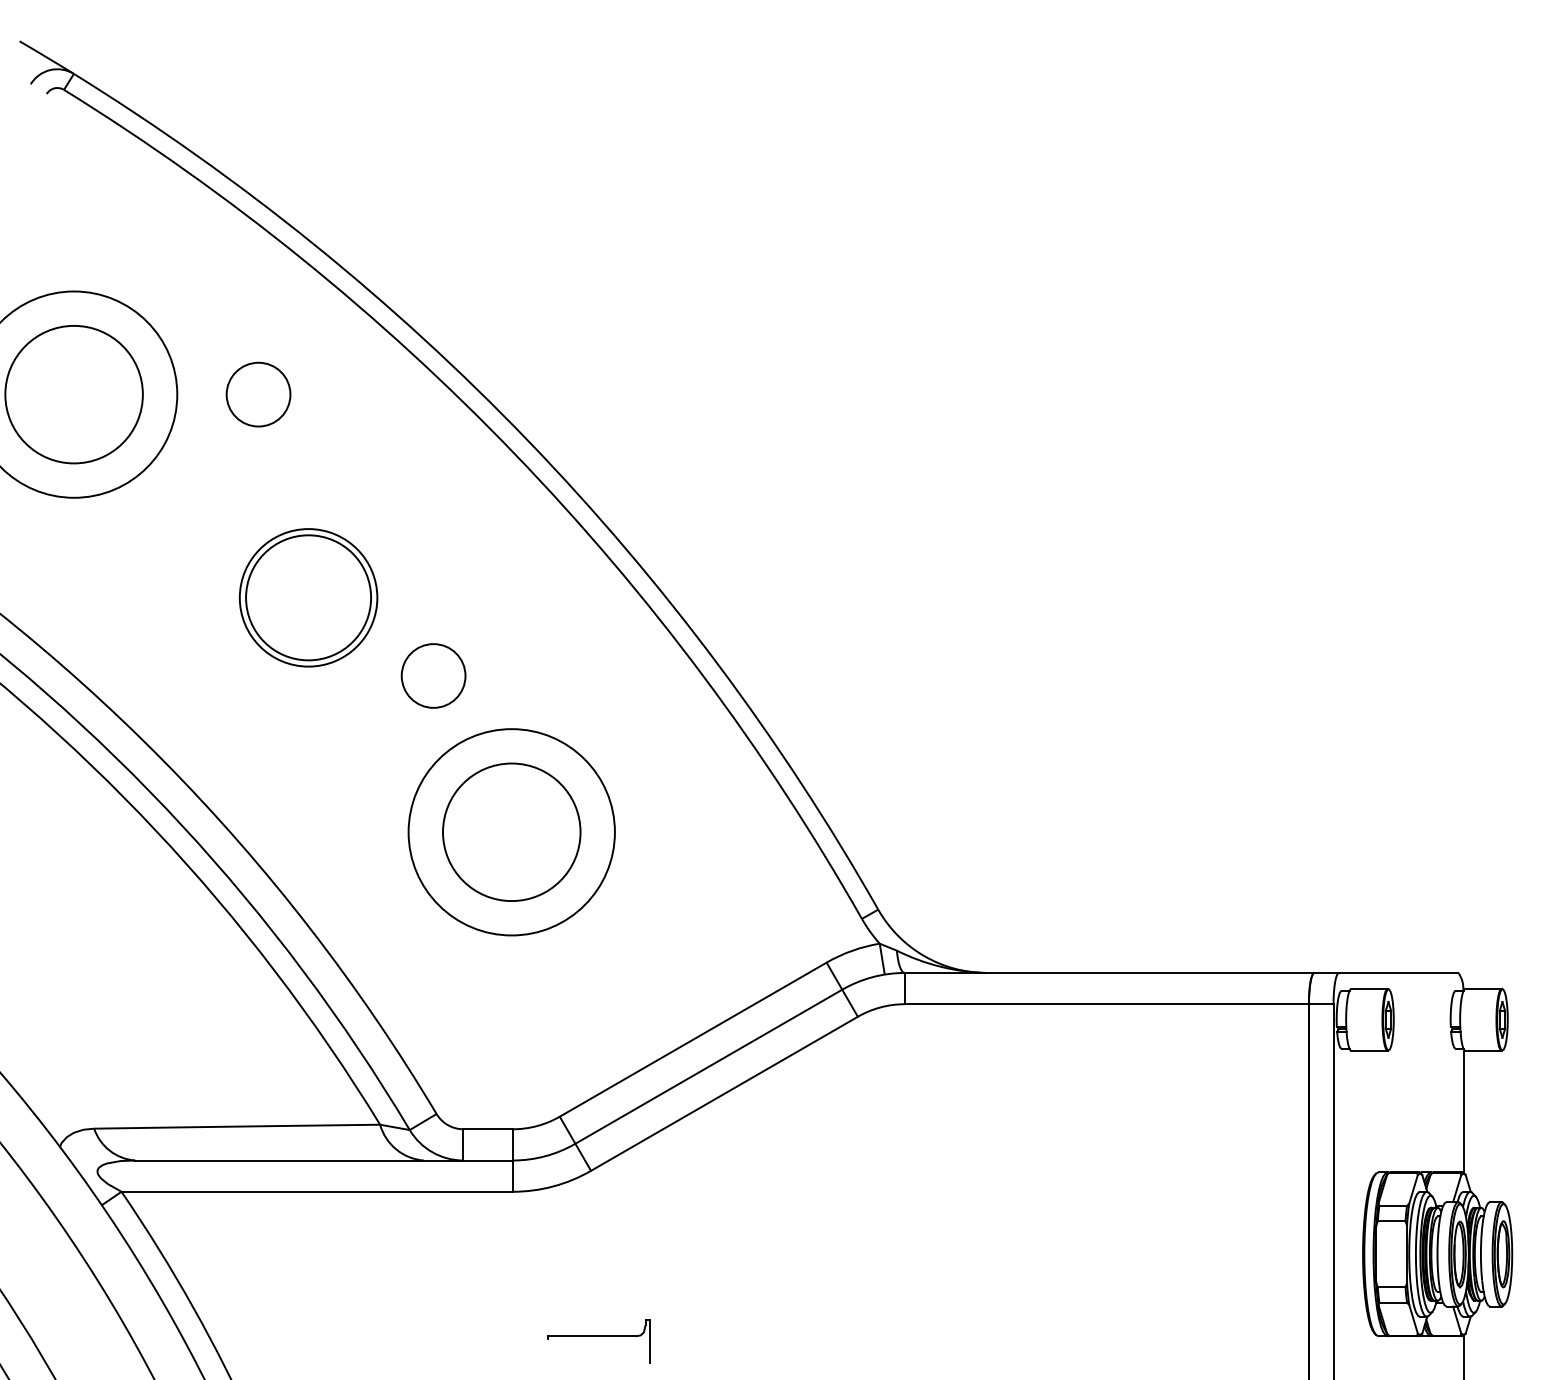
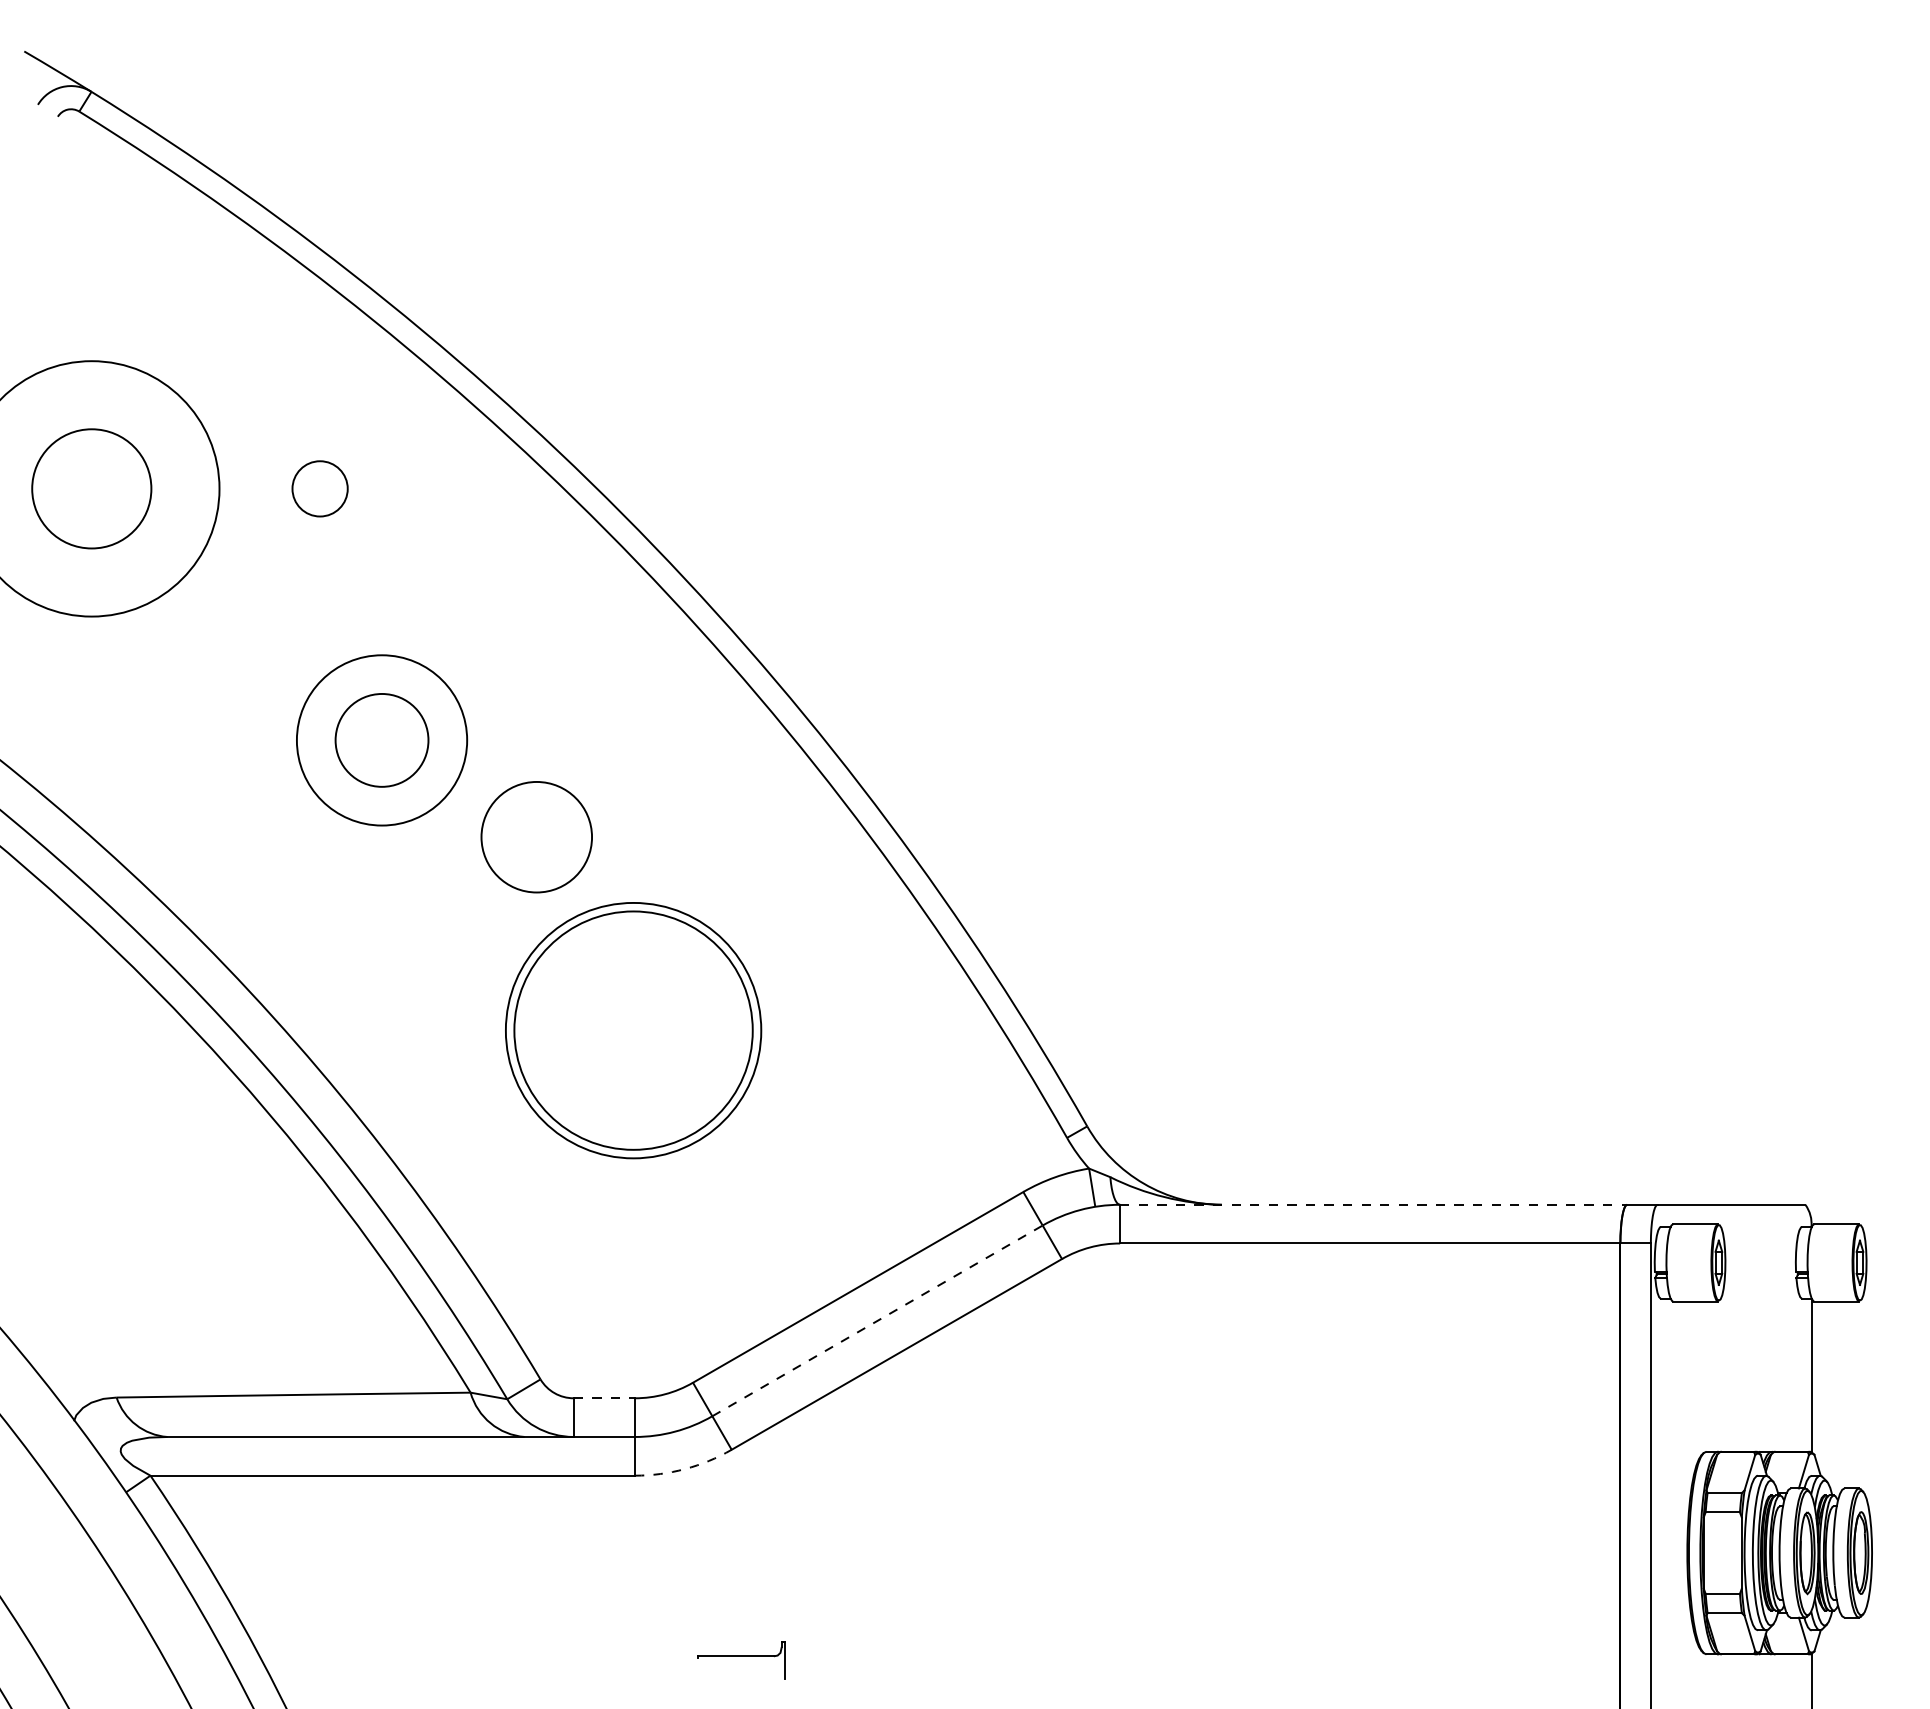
circle: (73, 394) -> (91, 488), size x0.7
circle: (258, 394) -> (319, 488), size x0.7
circle: (308, 597) -> (381, 740), size x0.6
circle: (433, 675) -> (536, 836), size x1.4
circle: (511, 832) -> (633, 1030), size x1.4
line: (1109, 972) -> (1373, 1204), solid -> dashed
line: (708, 1066) -> (877, 1320), solid -> dashed
line: (488, 1129) -> (604, 1398), solid -> dashed
arc: (553, 1186) -> (685, 1469), solid -> dashed
part: (598, 1341) -> (741, 1660), size x0.7

